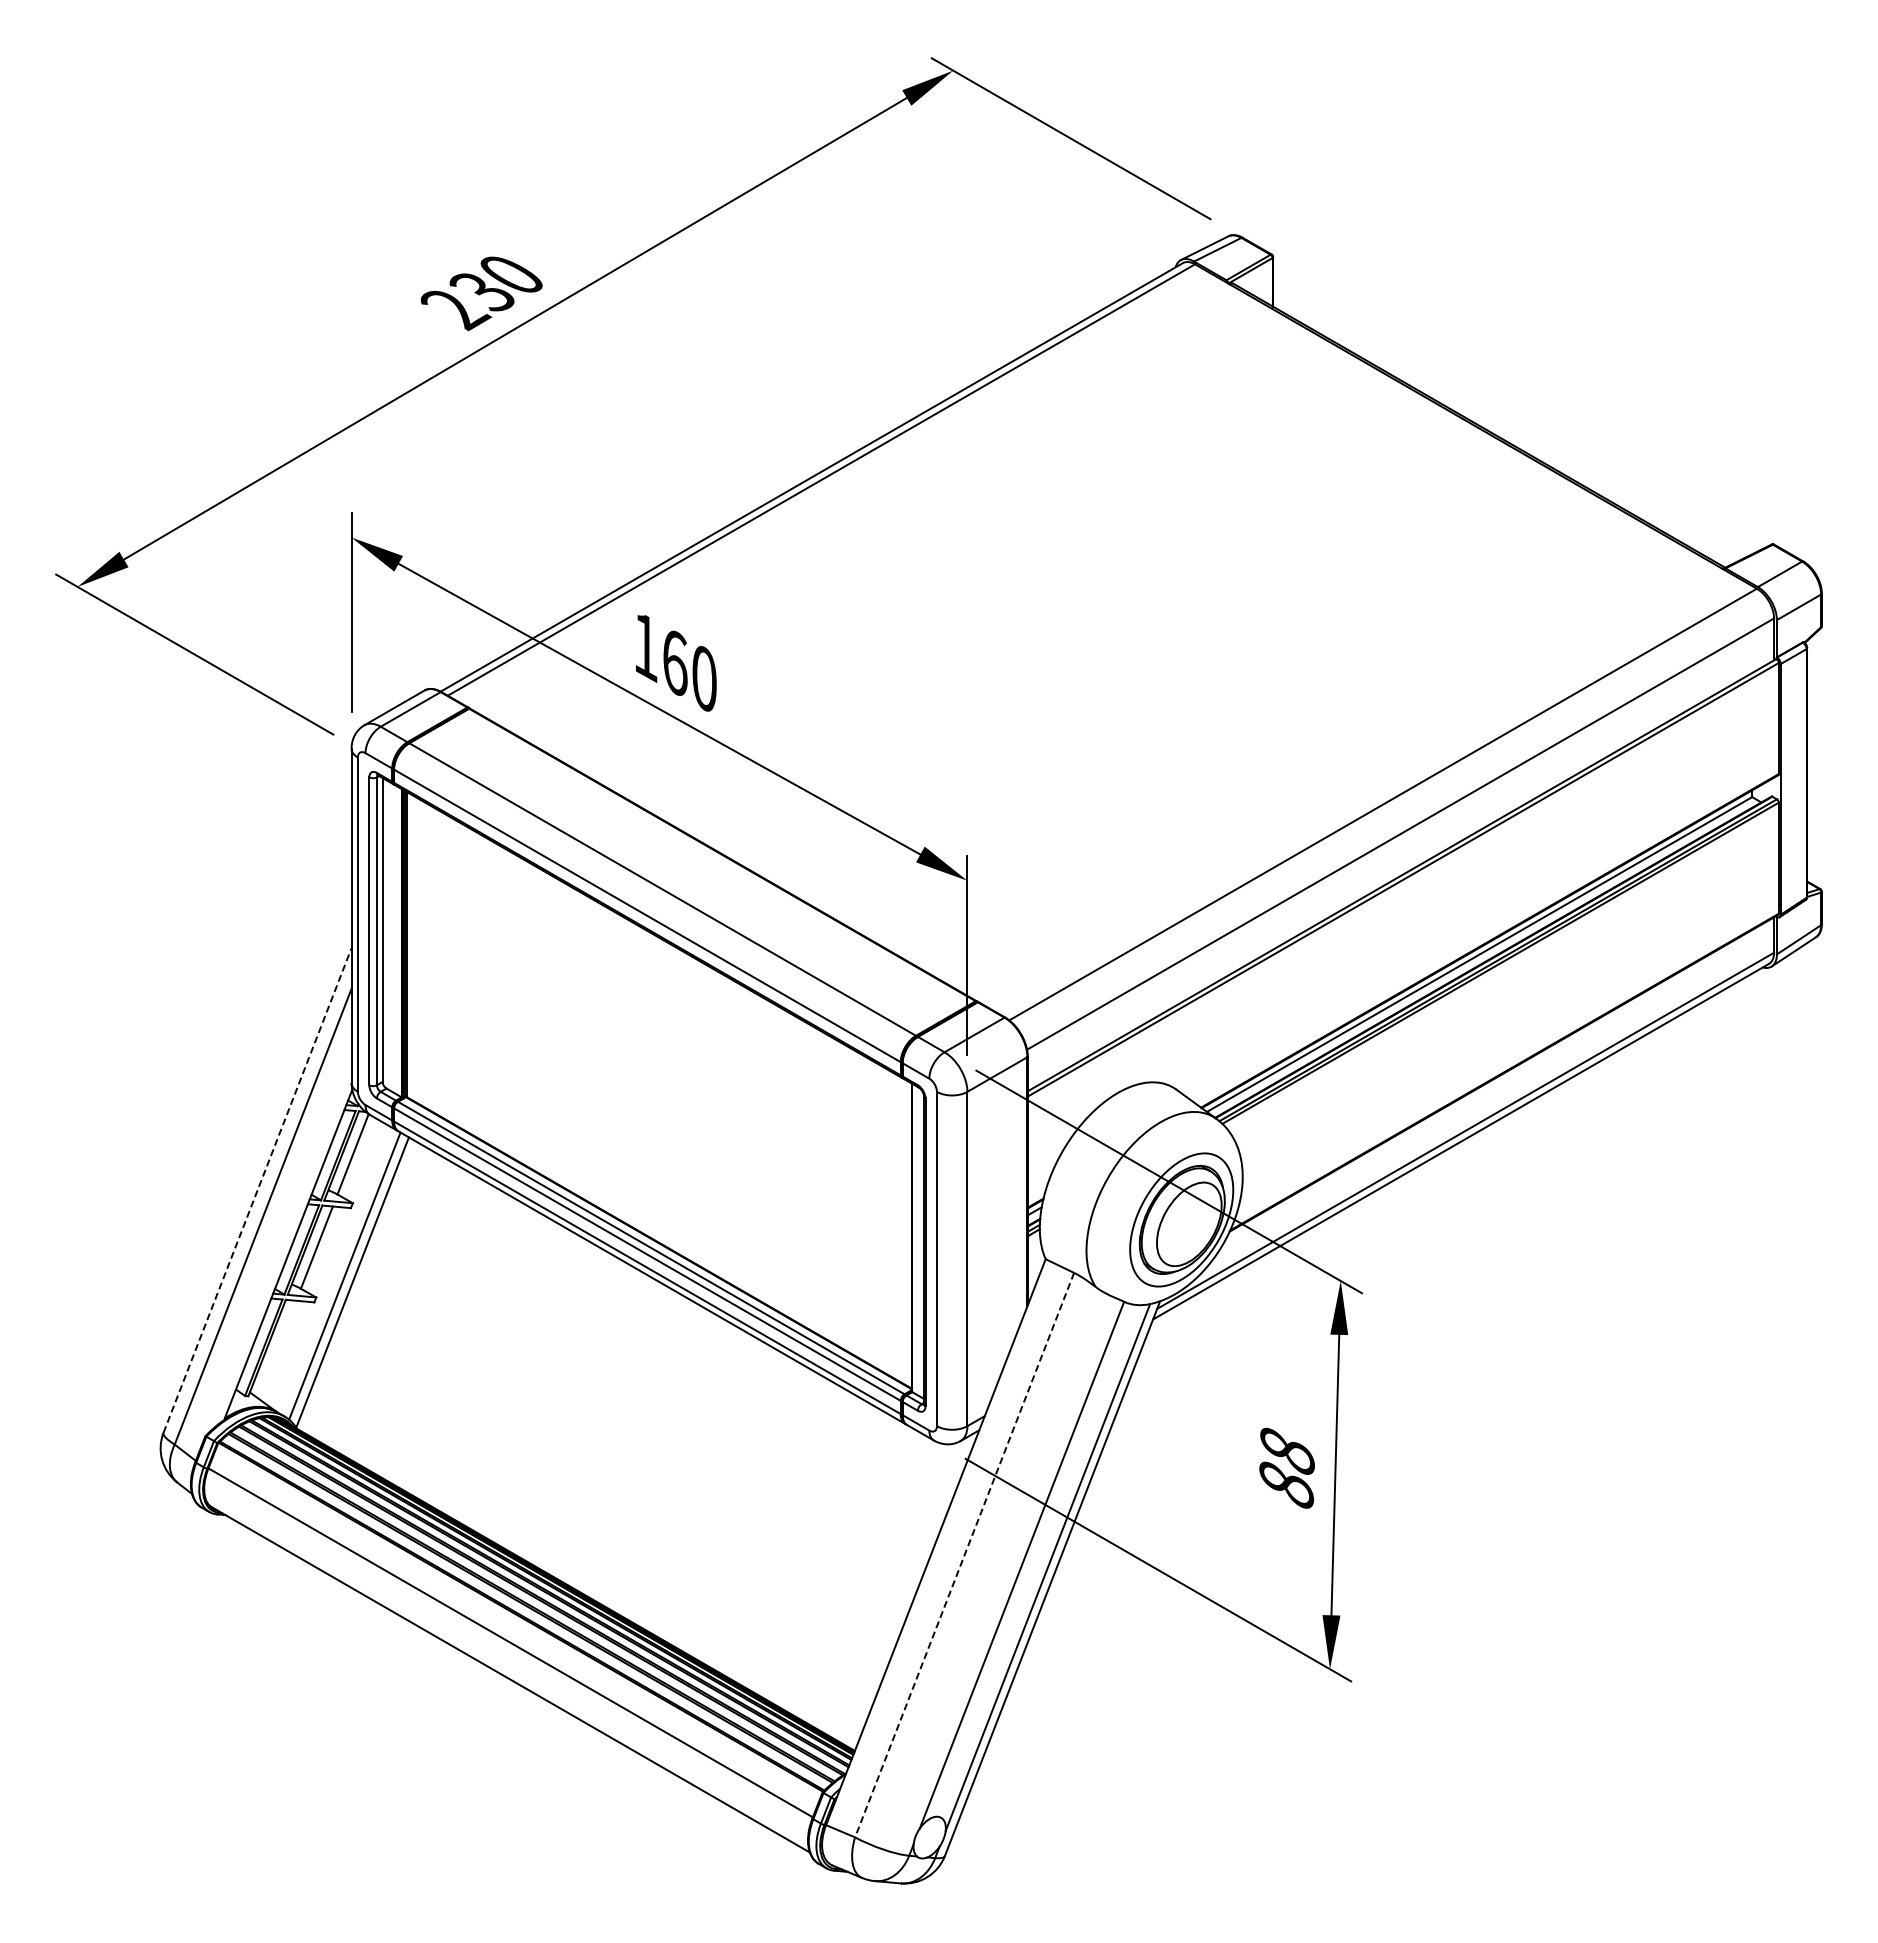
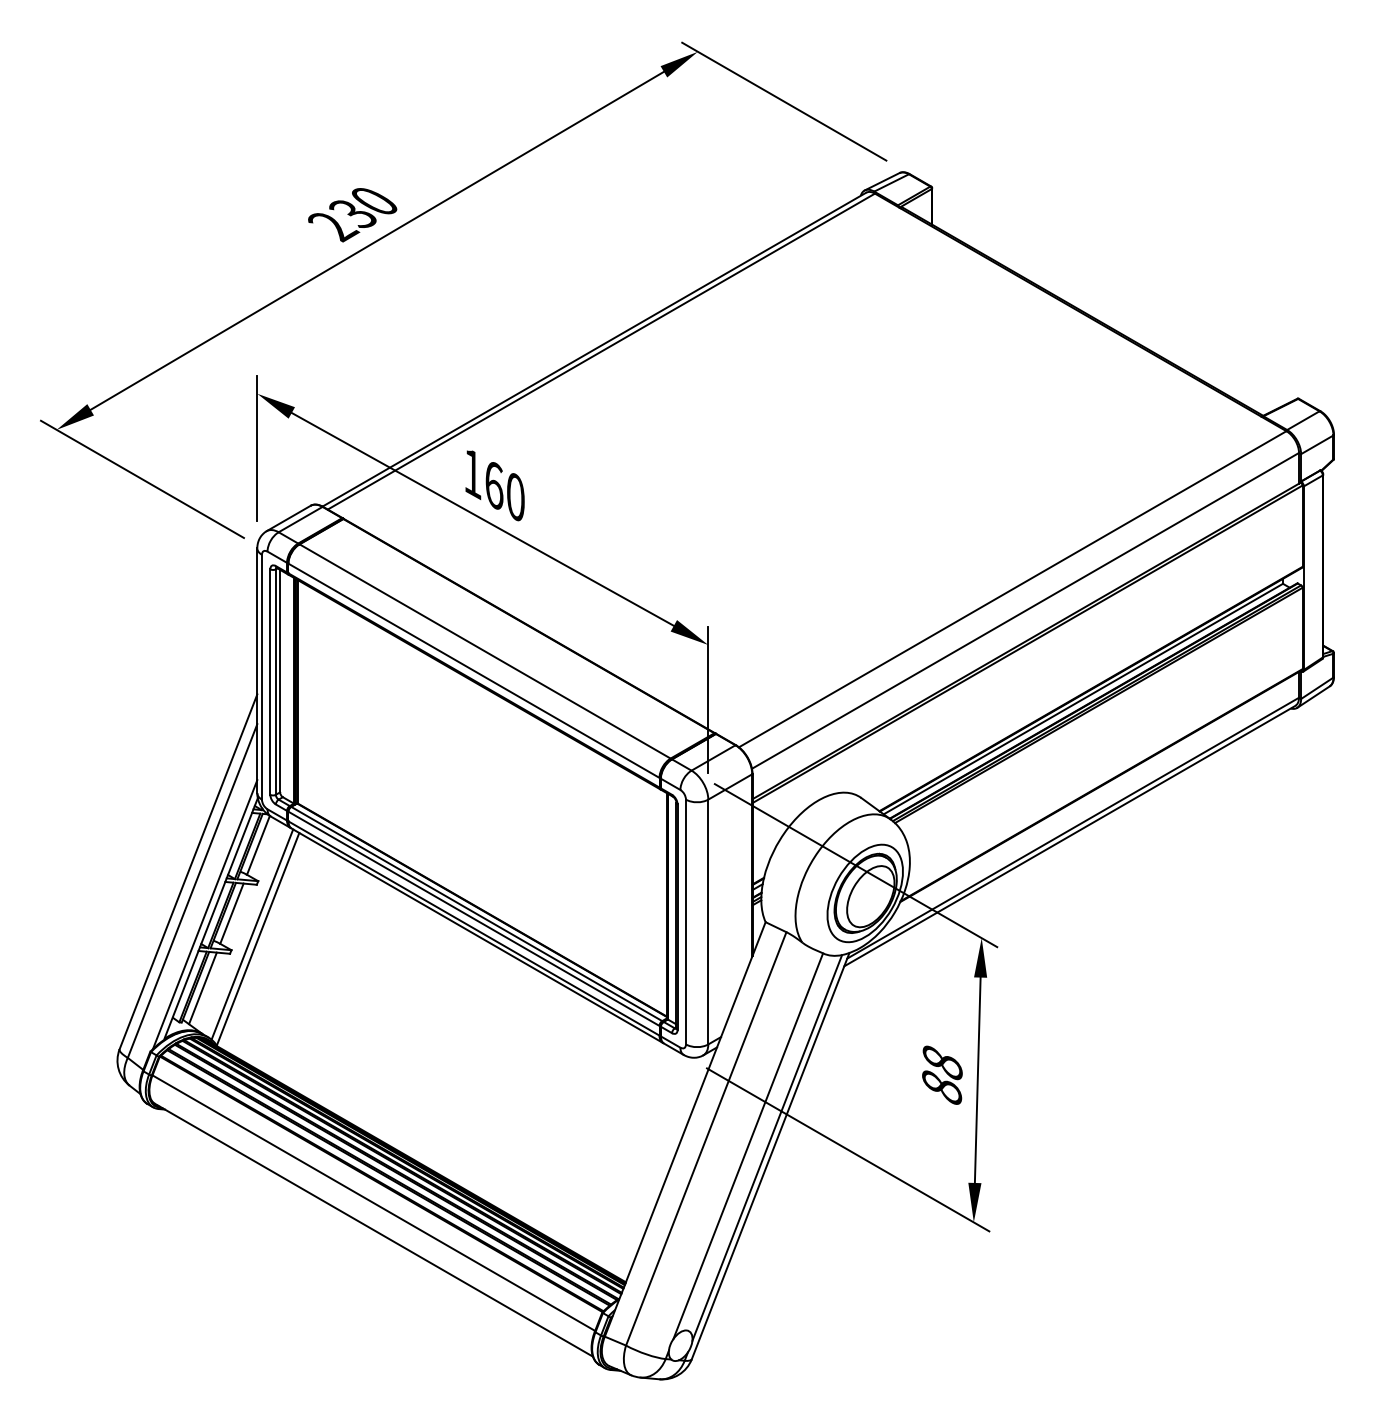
line: (257, 1190) -> (188, 871), dashed -> solid
line: (280, 1248) -> (205, 914), added
line: (277, 1349) -> (203, 988), added
line: (964, 1555) -> (706, 1139), dashed -> solid

